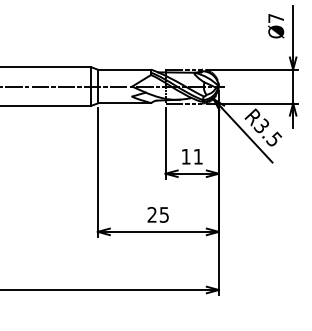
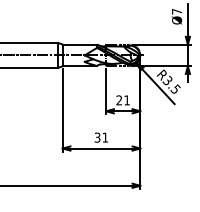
text: (184, 156) -> (118, 100), 11 -> 21
text: (158, 214) -> (101, 137), 25 -> 31

